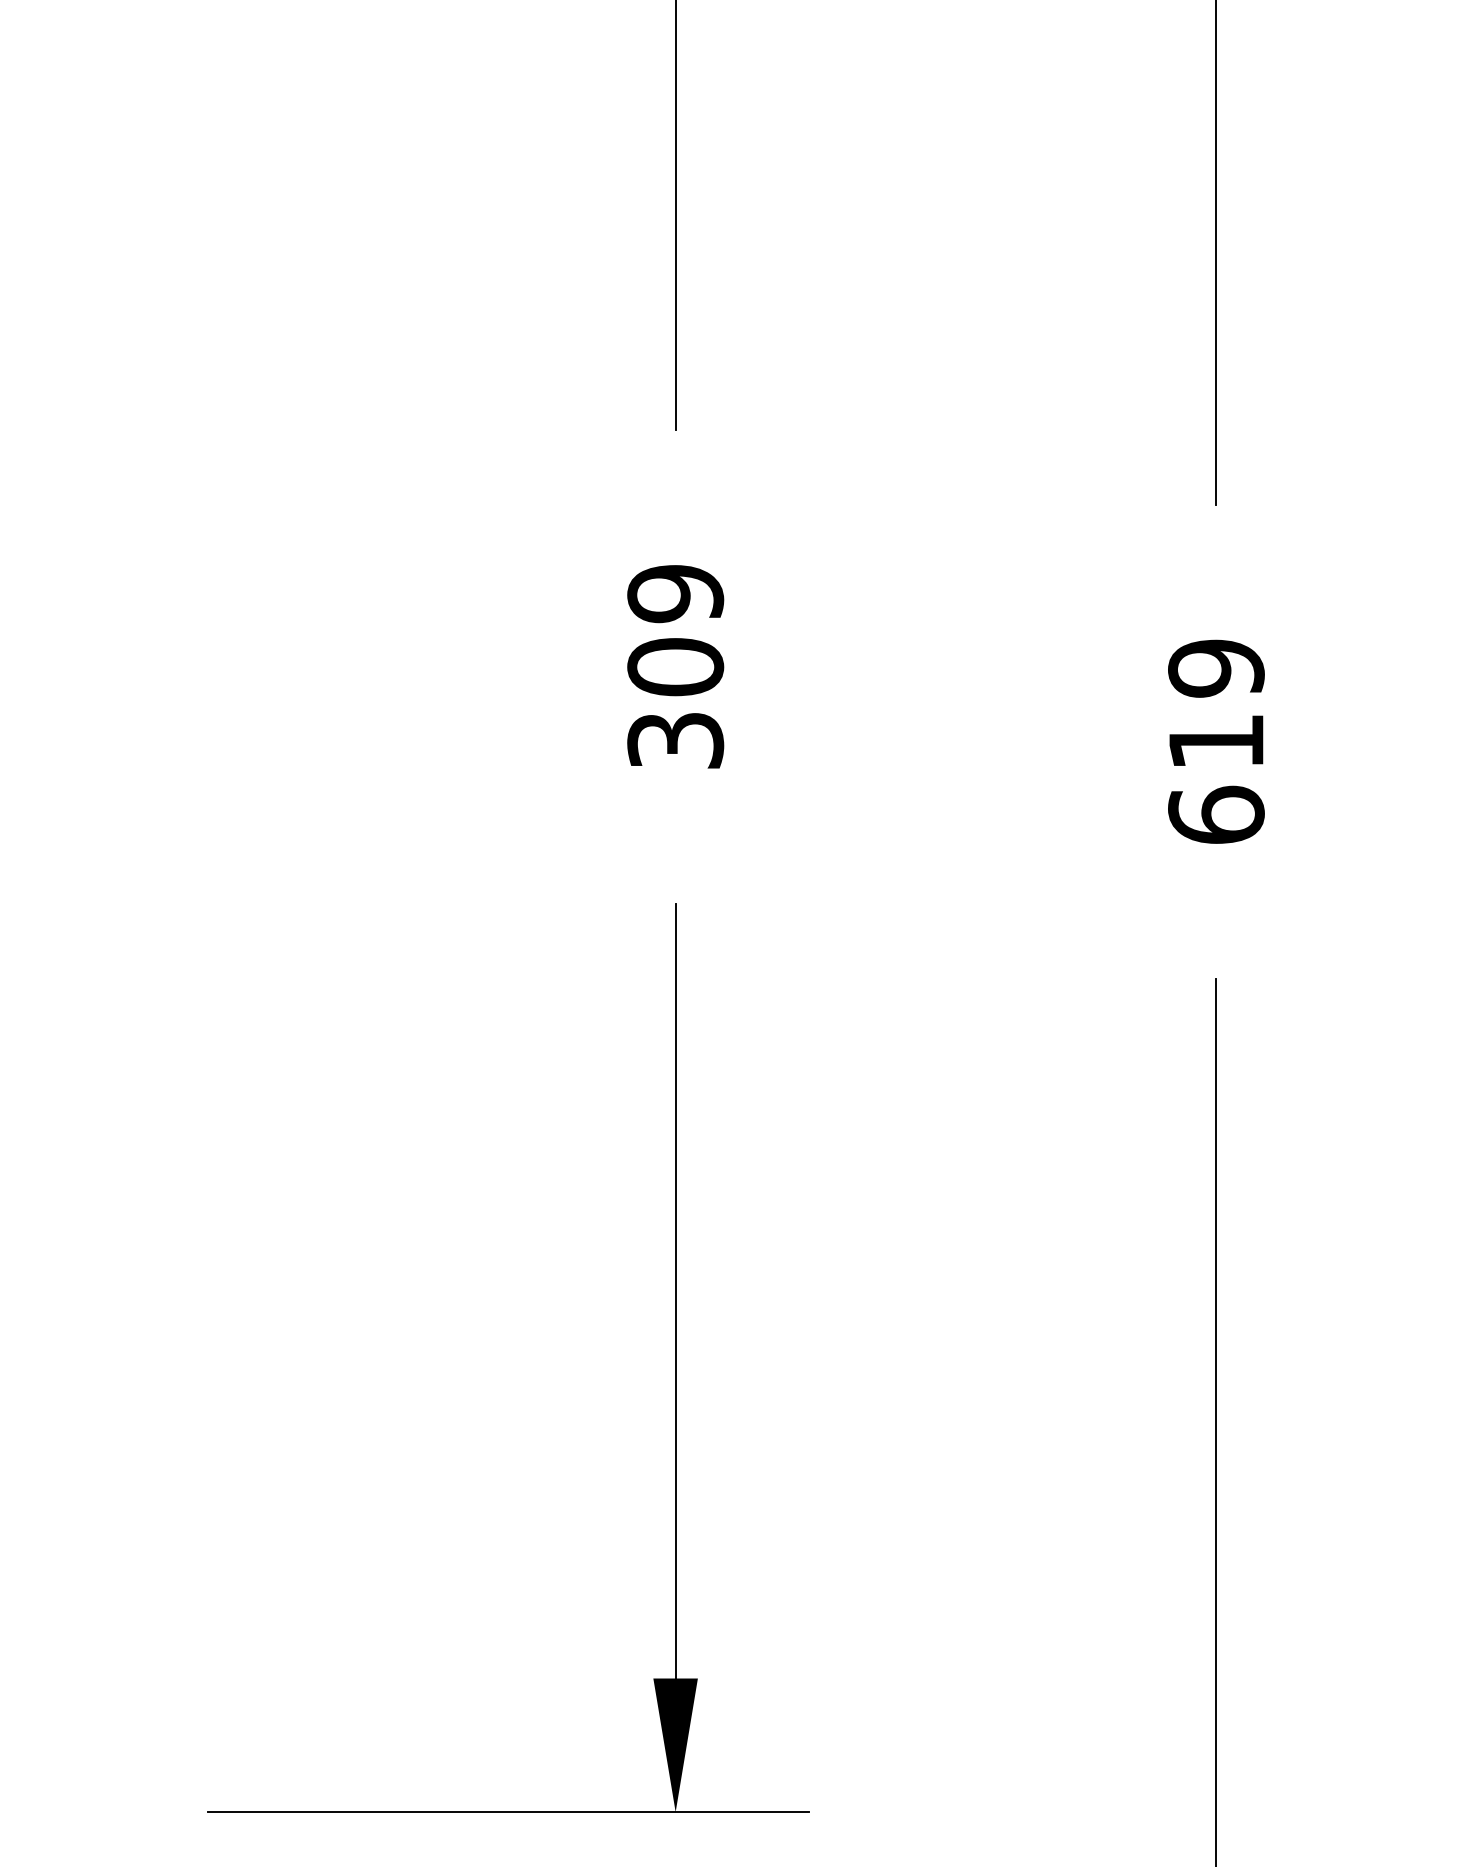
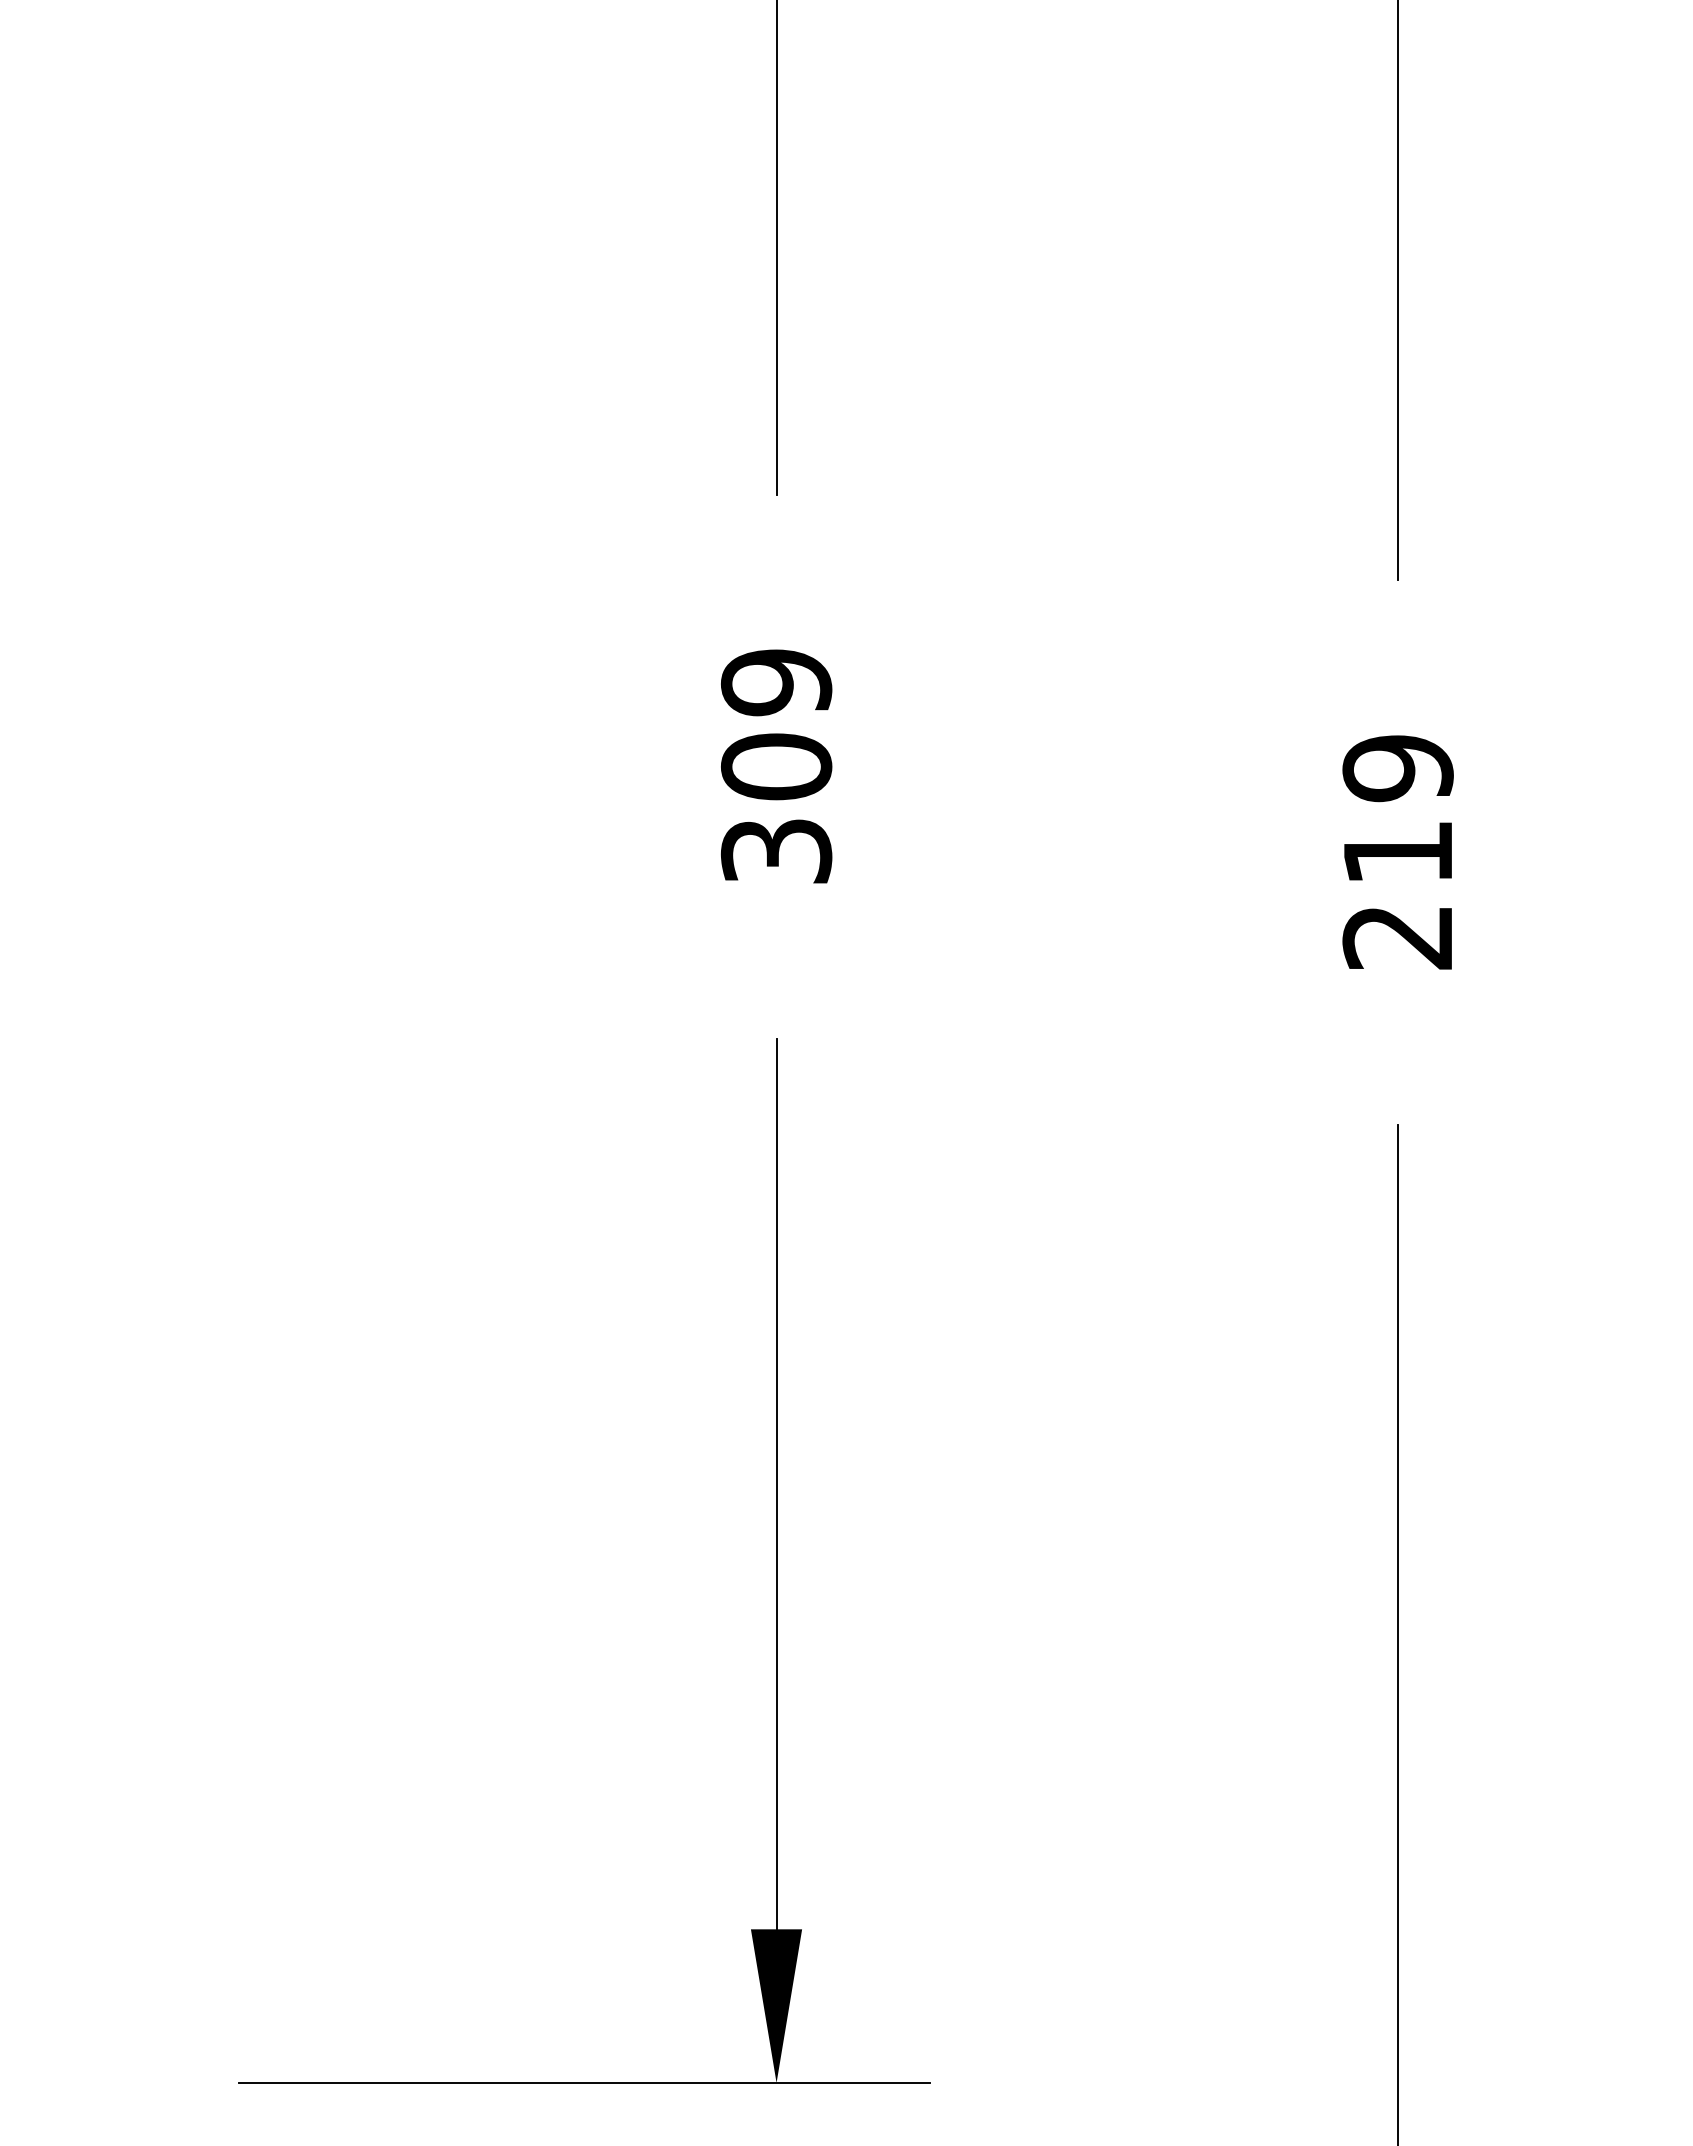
text: (1215, 814) -> (1397, 936), 619 -> 219

